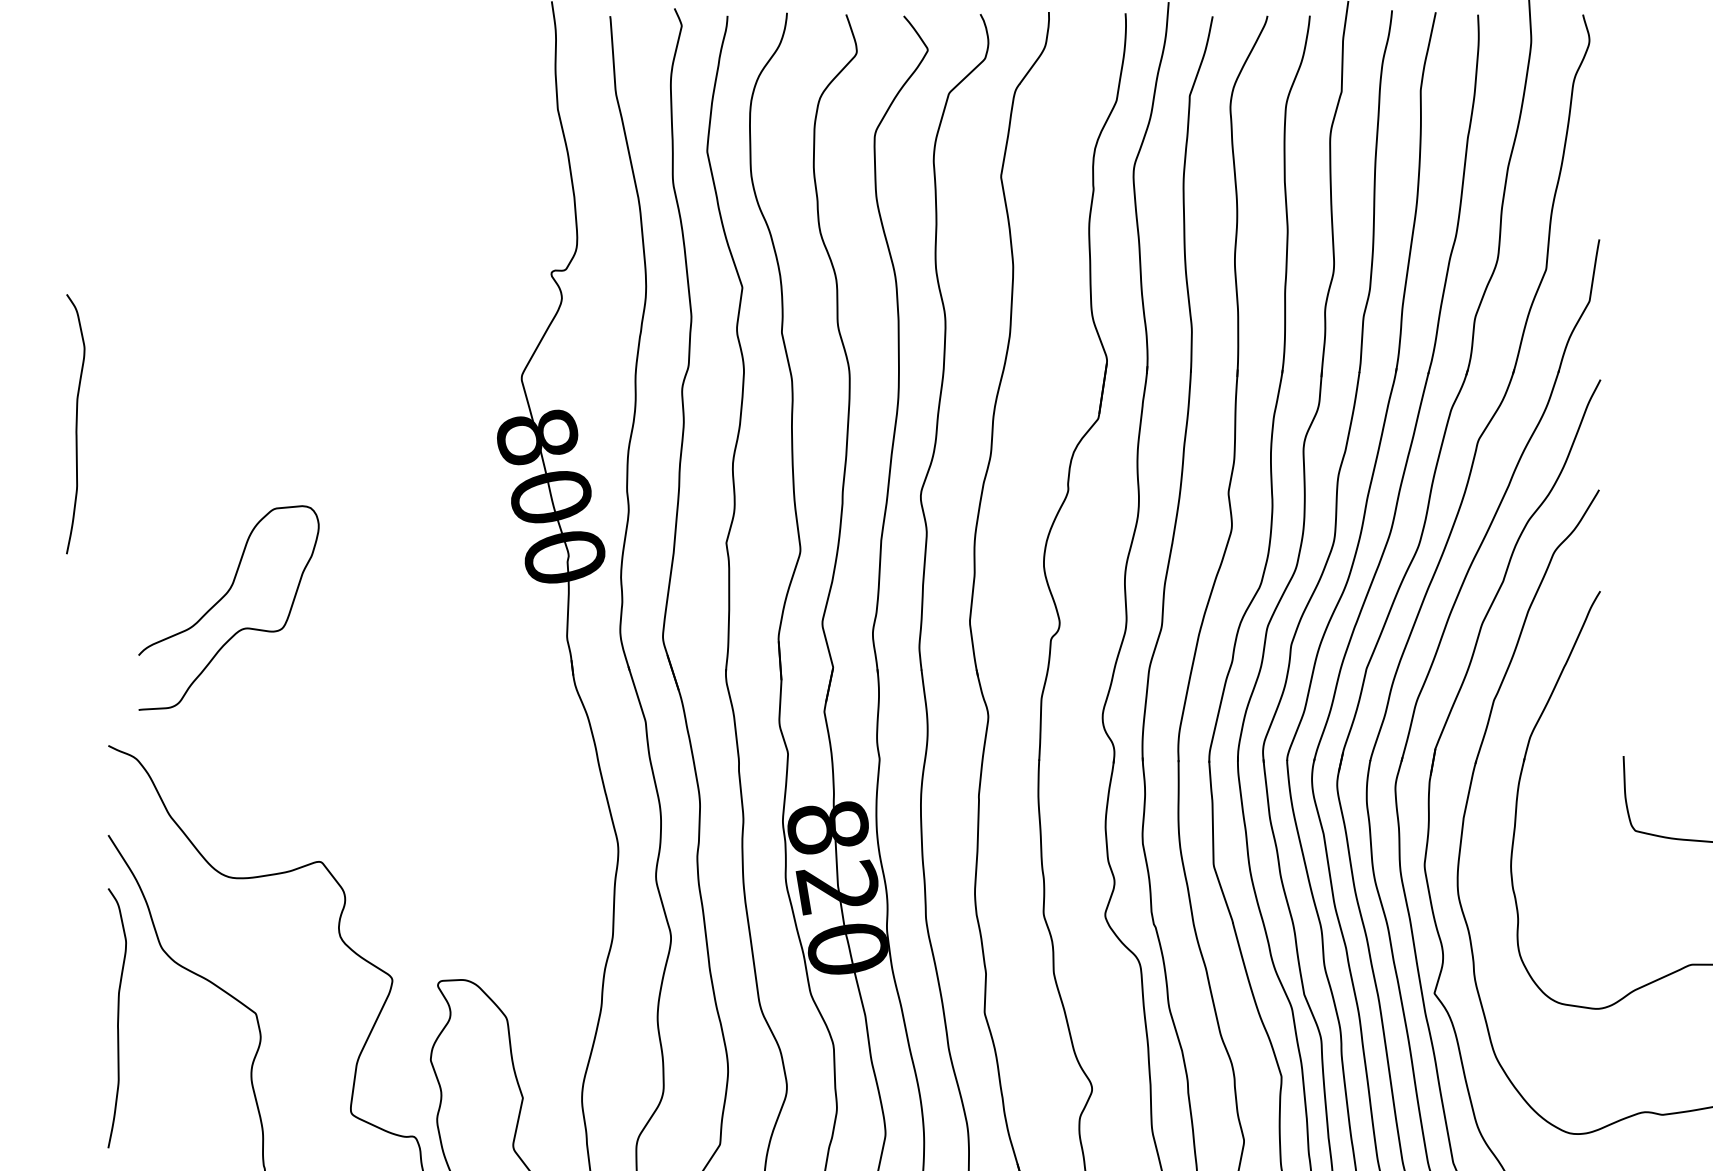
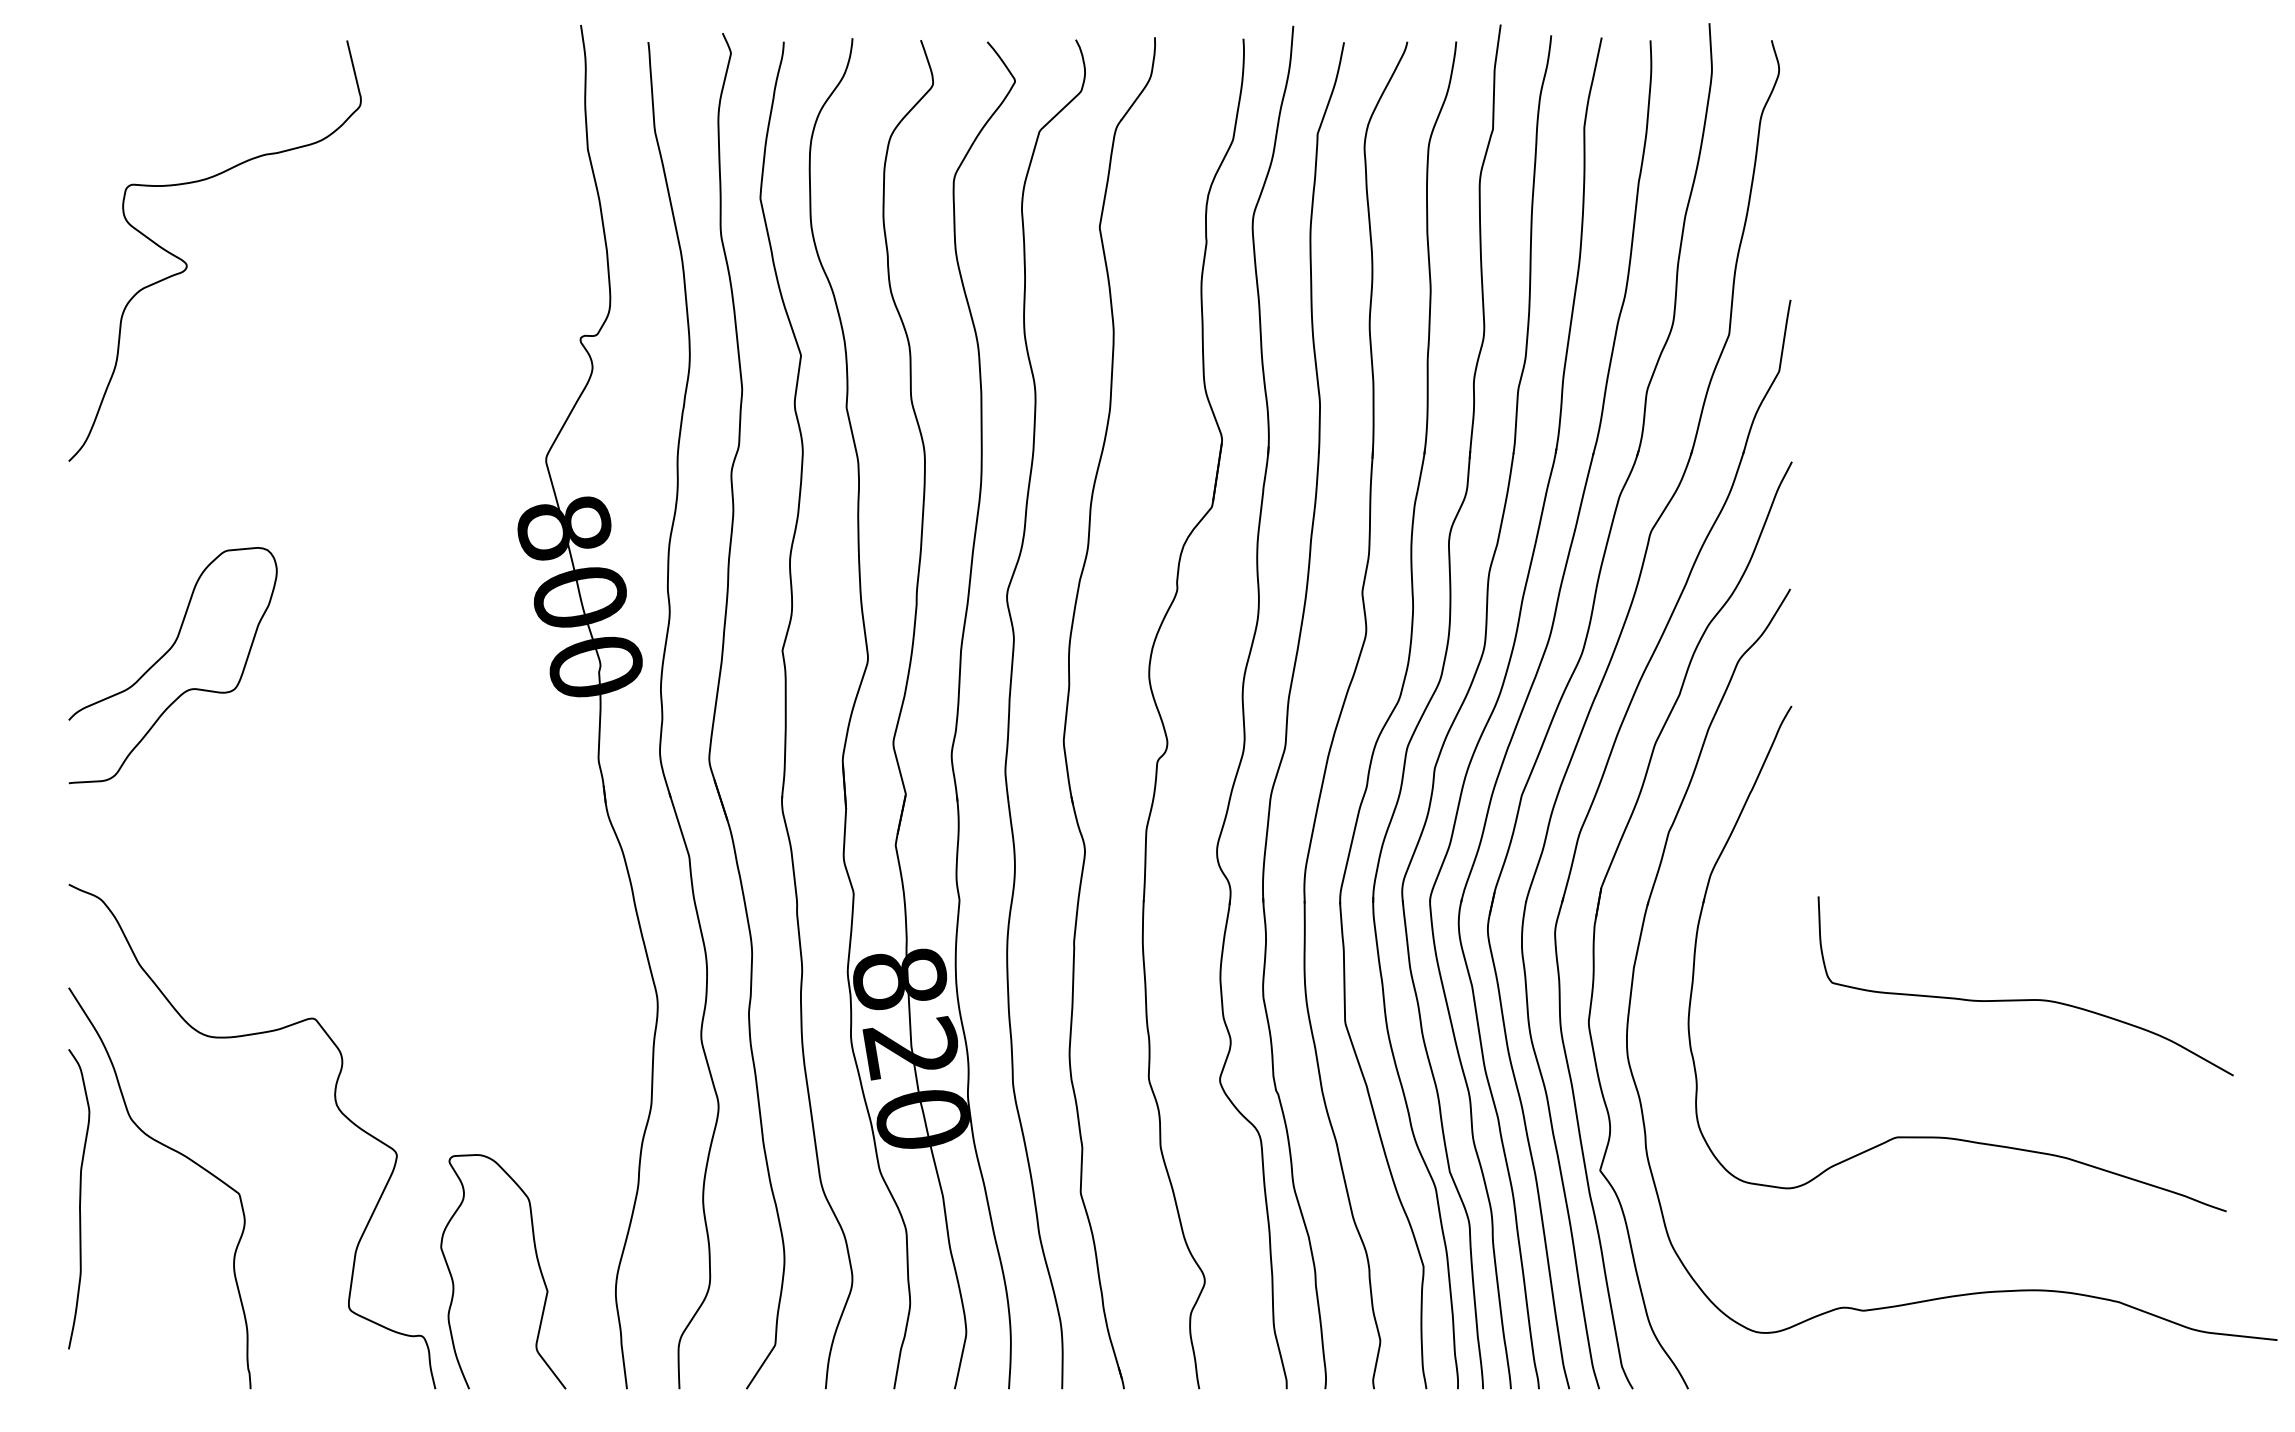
curve: (211, 208) -> (187, 264), added
curve: (76, 424) -> (31, 513), removed
curve: (221, 600) -> (164, 656), moved

